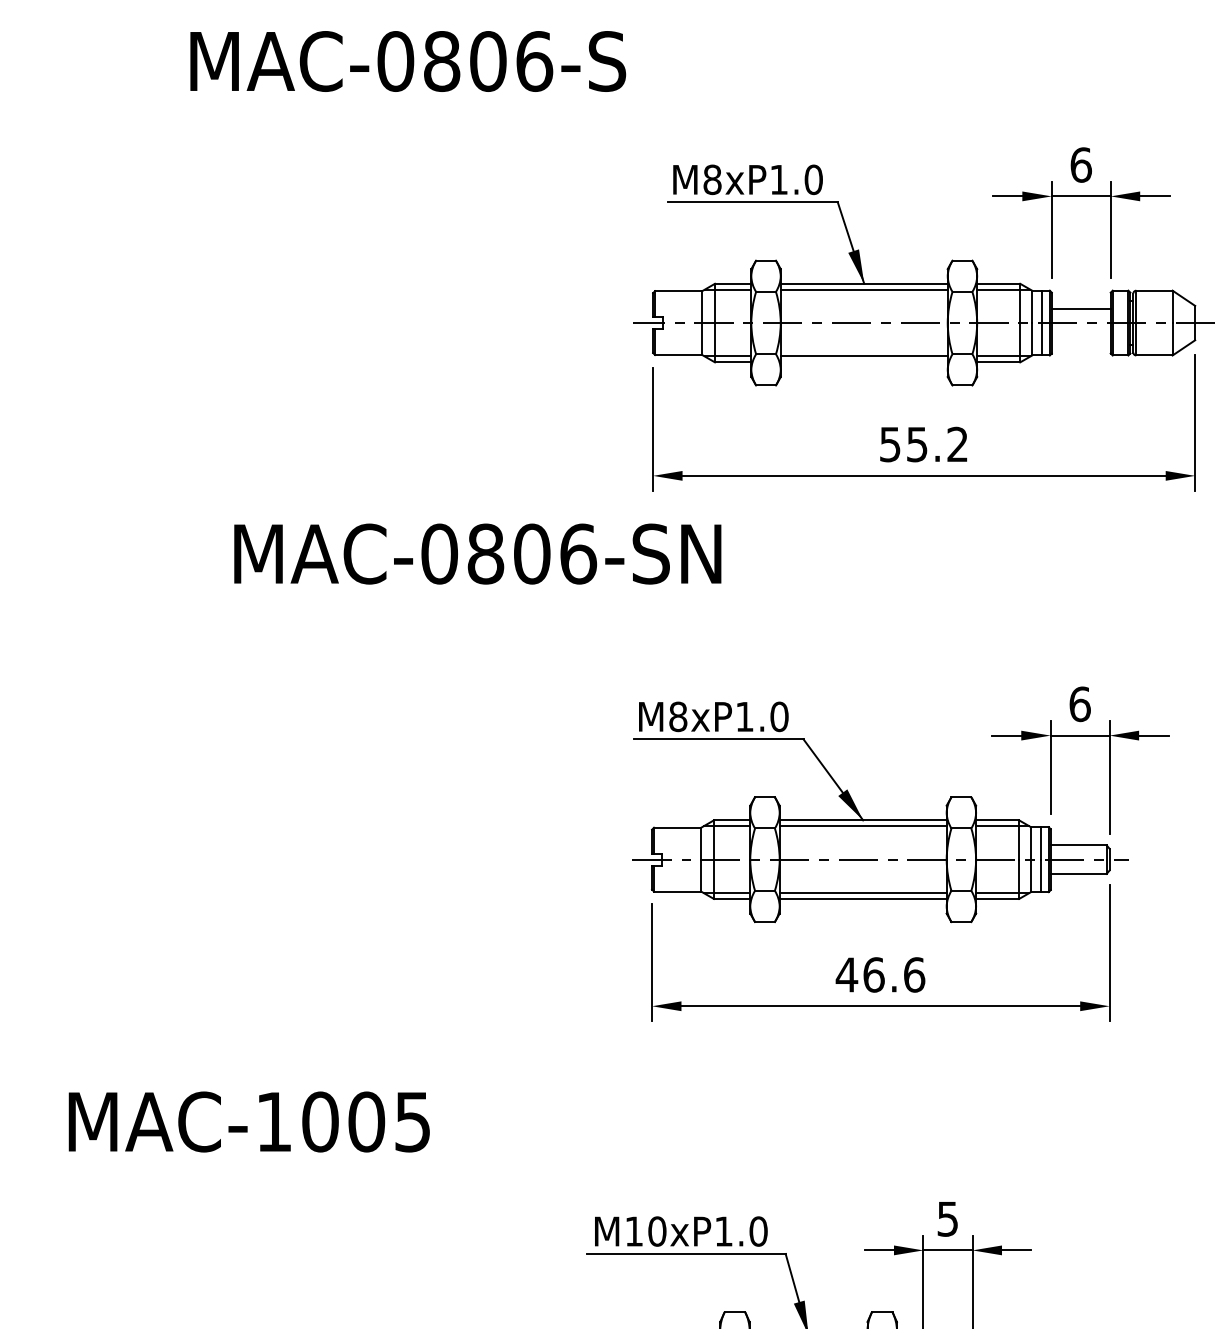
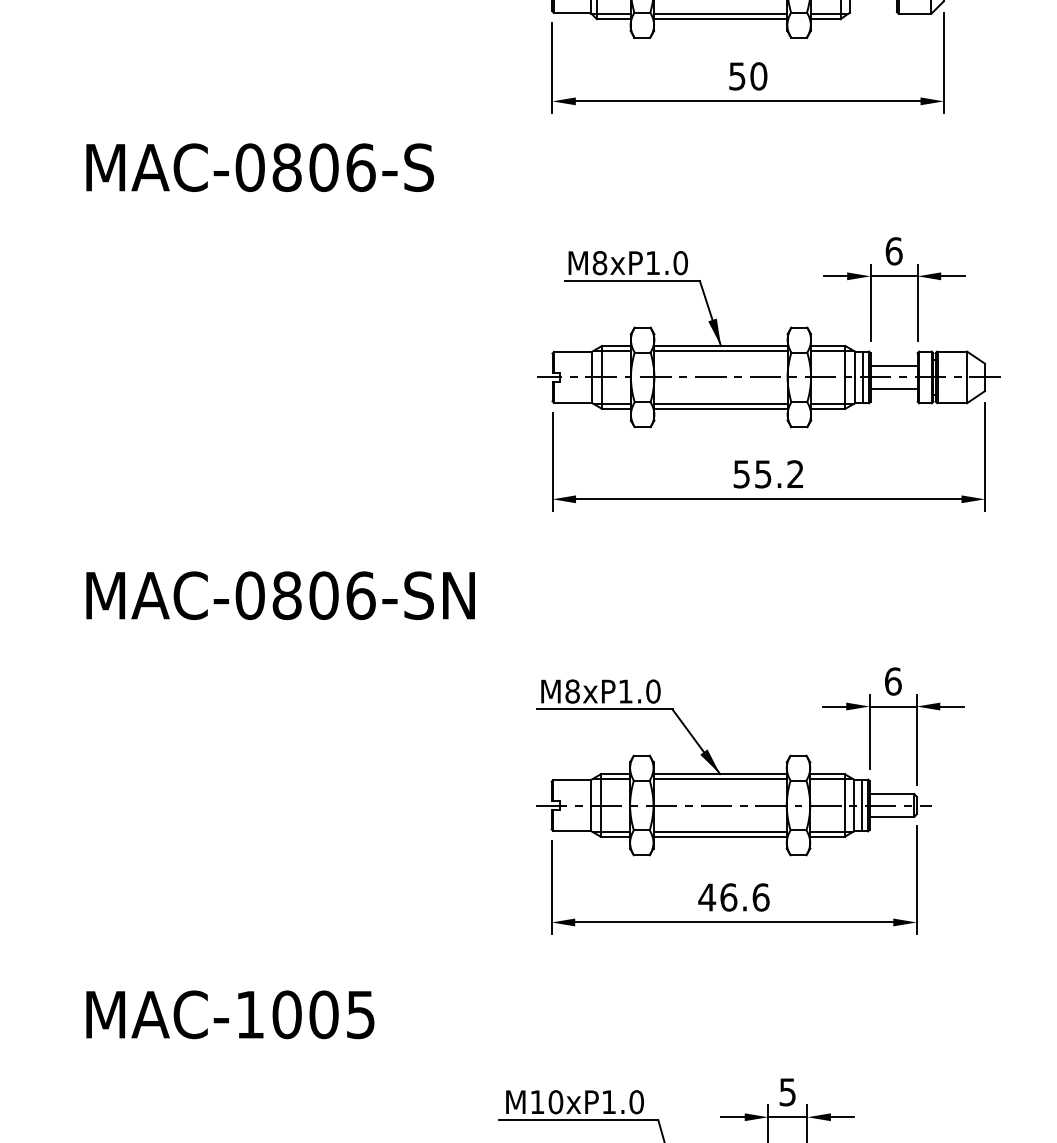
text: (407, 61) -> (259, 167), moved
line: (1080, 336) -> (893, 388), added
line: (863, 362) -> (720, 408), added
text: (477, 553) -> (280, 595), moved

